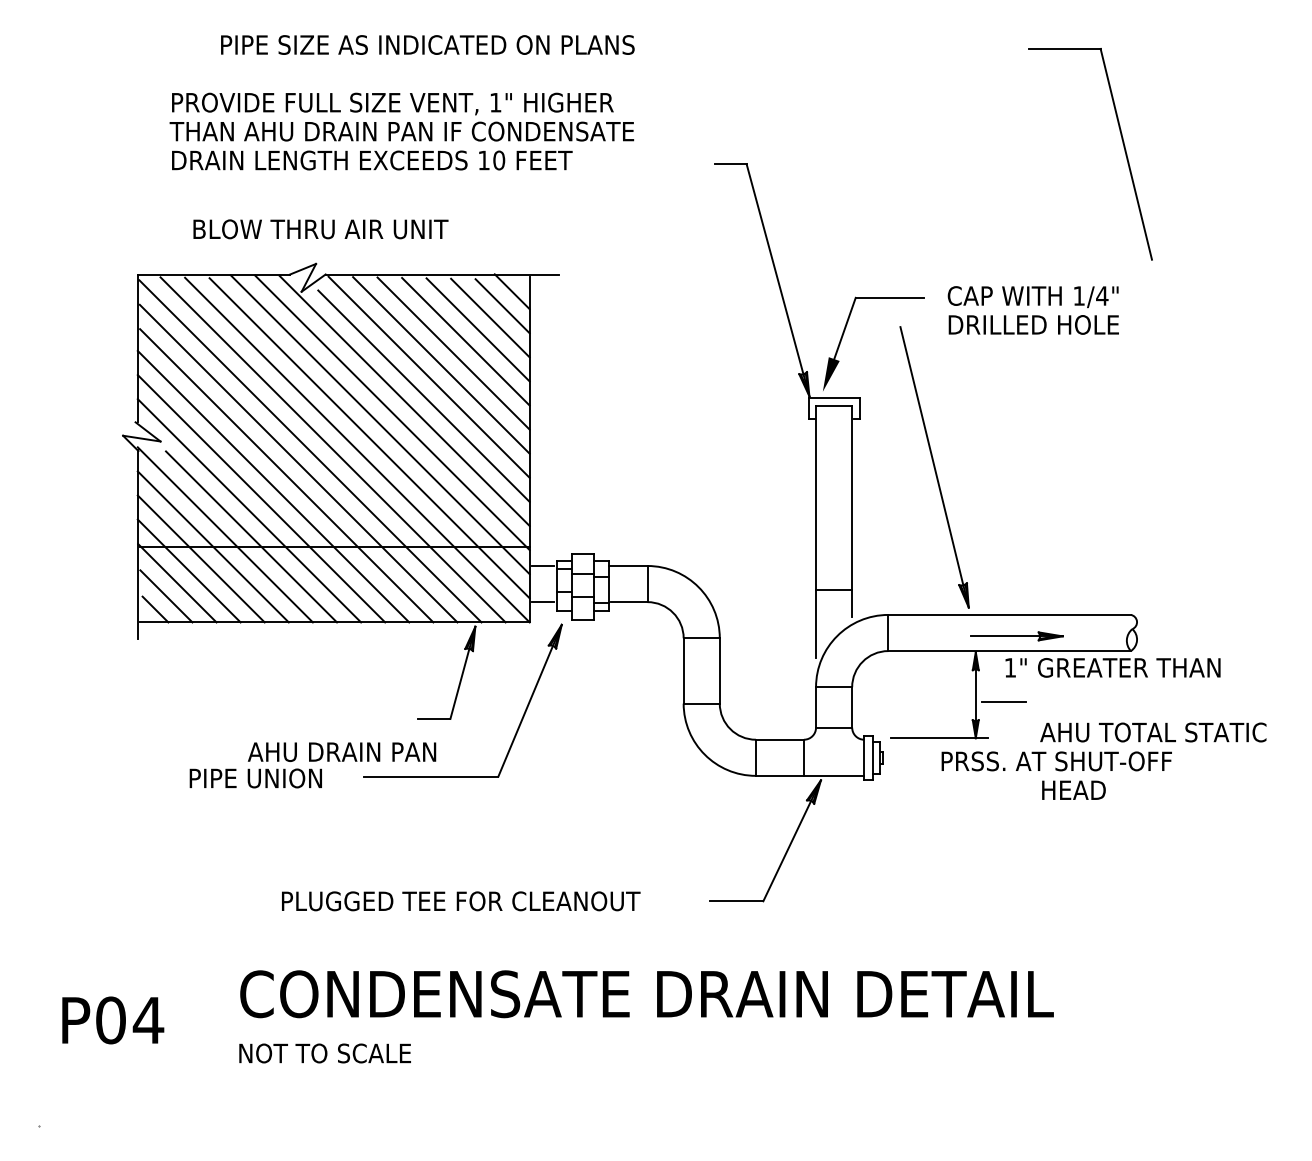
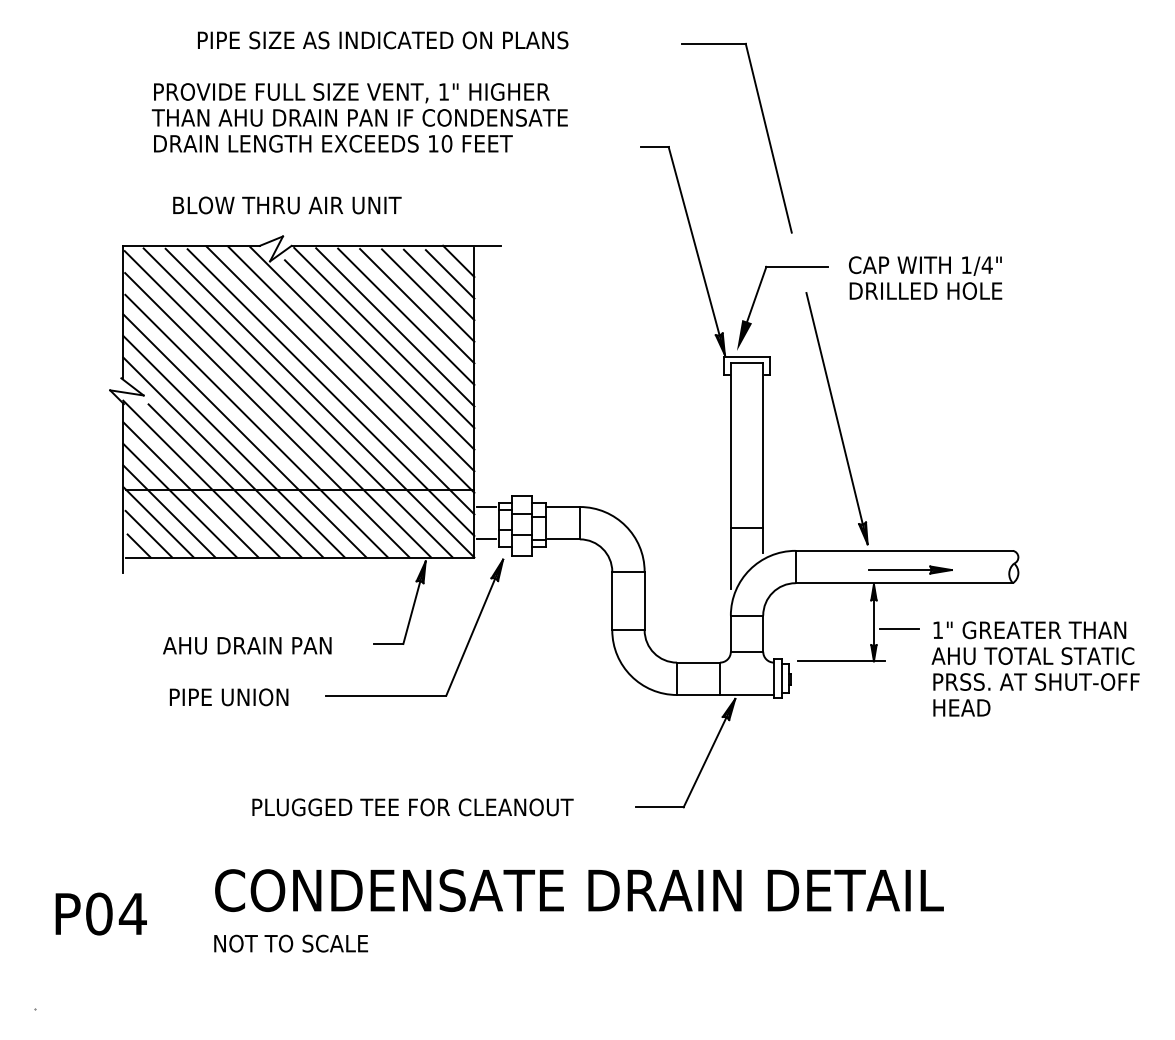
part: (1122, 144) -> (765, 129), moved
text: (1112, 668) -> (1029, 630), moved
text: (342, 751) -> (247, 645), moved
text: (1056, 760) -> (1036, 681), moved

